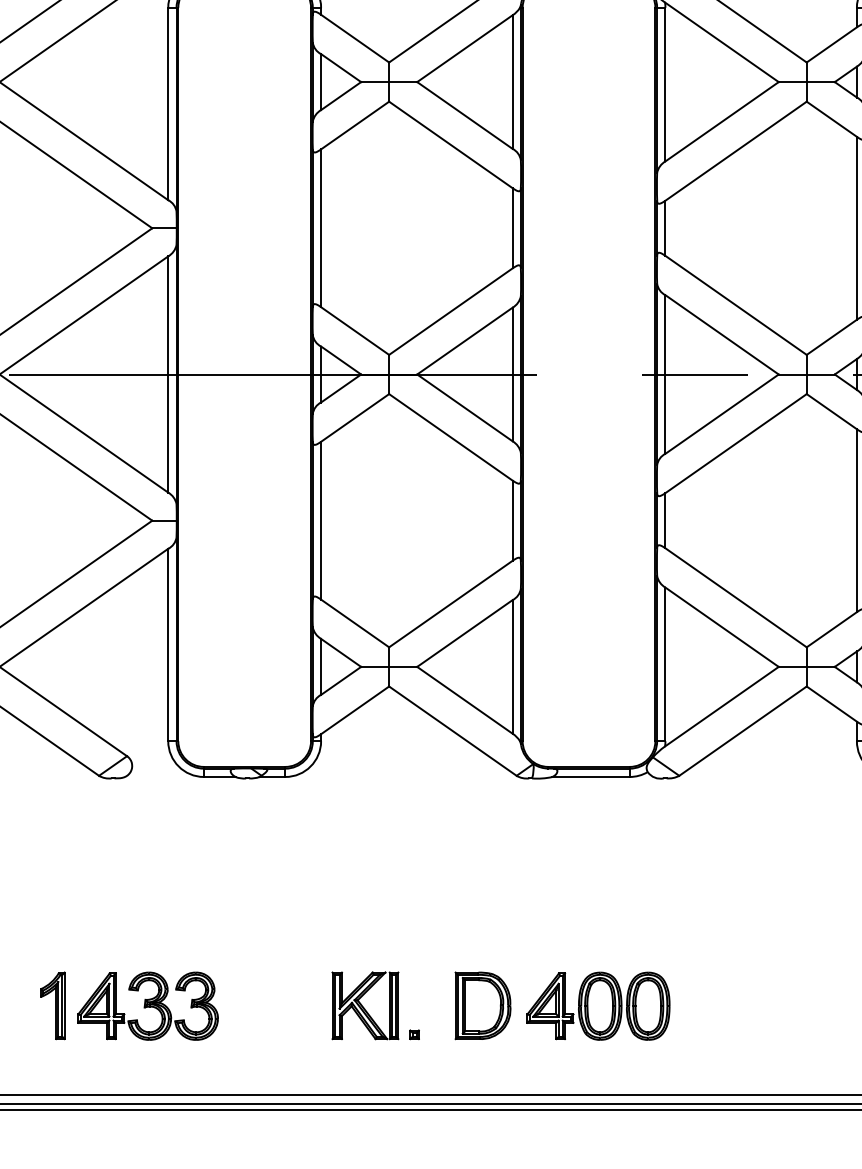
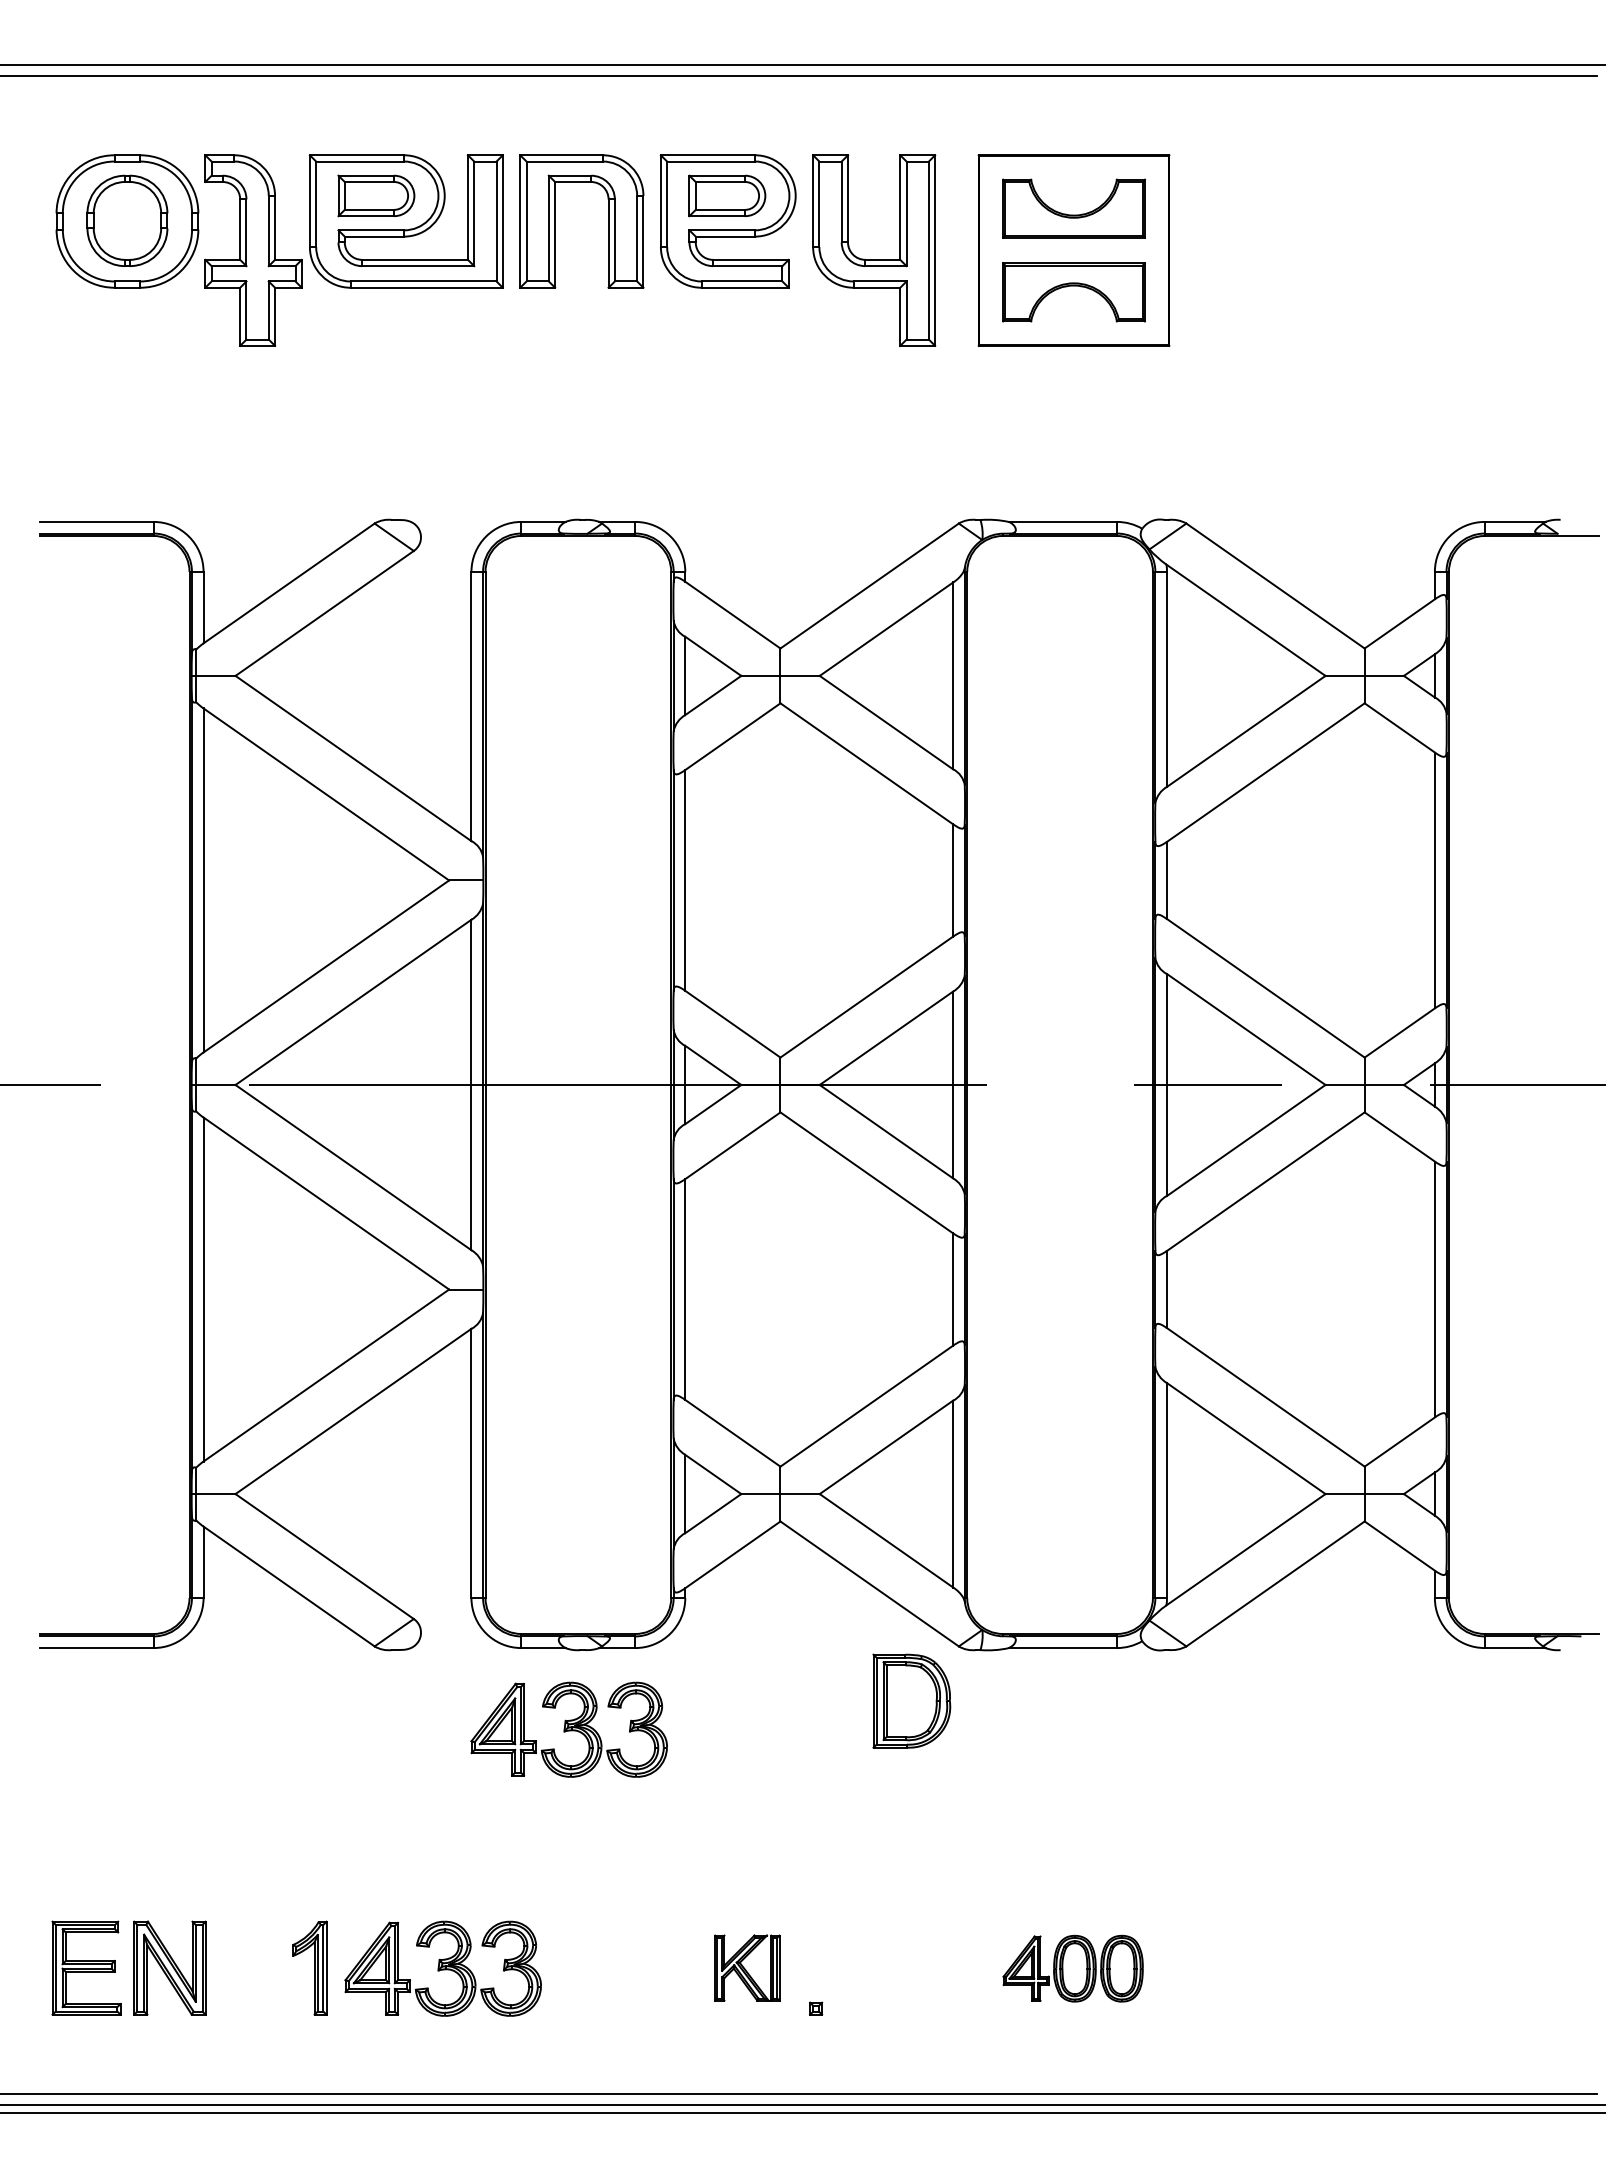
part: (237, 835) -> (568, 1729), added
part: (365, 1005) -> (747, 1967), size x0.7
part: (482, 1005) -> (911, 1700), moved
part: (597, 1006) -> (1072, 1968), size x0.7

